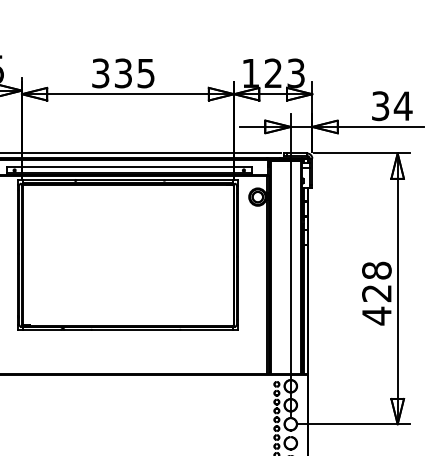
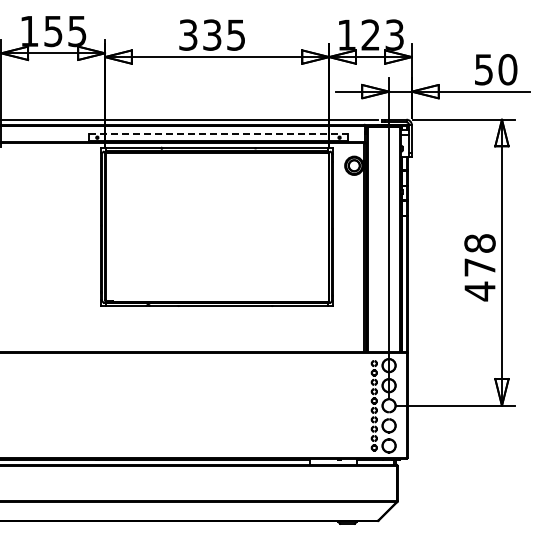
text: (392, 105) -> (496, 69), 34 -> 50
line: (129, 167) -> (218, 134), solid -> dashed
text: (376, 293) -> (479, 267), 428 -> 478

